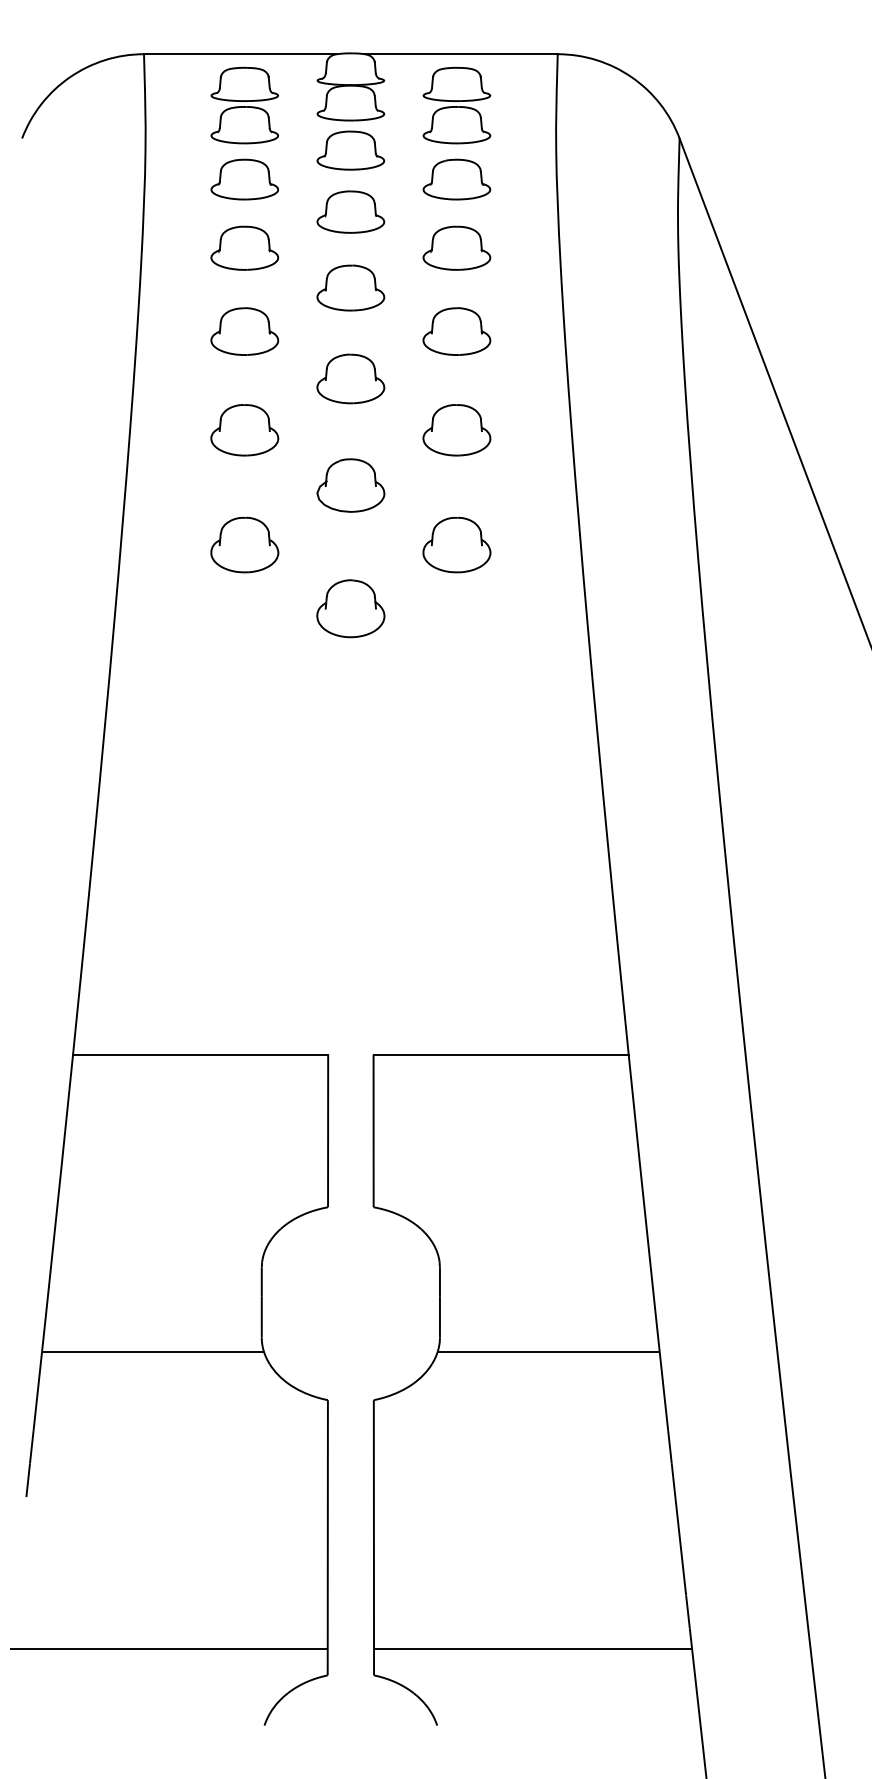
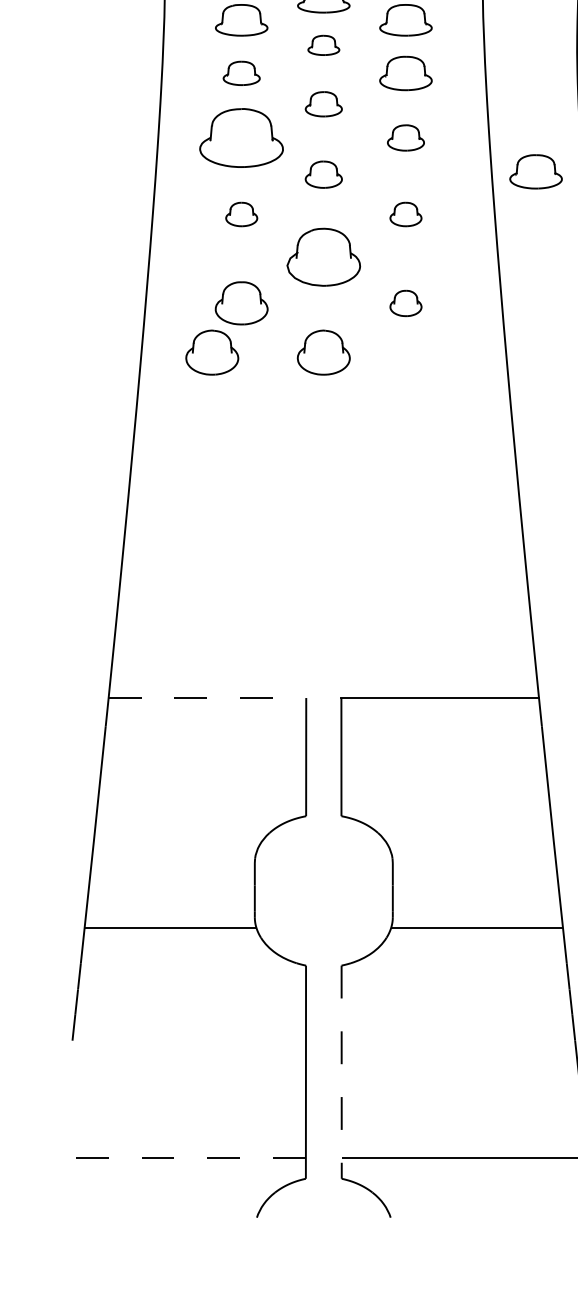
part: (350, 211) -> (323, 45), size x0.6
part: (244, 247) -> (241, 72), size x0.7
part: (350, 287) -> (323, 103), size x0.7
part: (244, 331) -> (241, 137), size x1.6
part: (456, 331) -> (405, 137), size x0.7
part: (624, 374) -> (535, 171), added
part: (350, 378) -> (323, 174), size x0.7
part: (244, 430) -> (241, 214), size x0.6
part: (456, 430) -> (405, 214), size x0.6
part: (350, 485) -> (323, 257), size x1.4
part: (456, 545) -> (405, 303), size x0.6
part: (206, 608) -> (212, 352), added
line: (200, 1054) -> (207, 697), solid -> dashed
line: (373, 1537) -> (341, 1071), solid -> dashed
line: (168, 1648) -> (182, 1157), solid -> dashed

